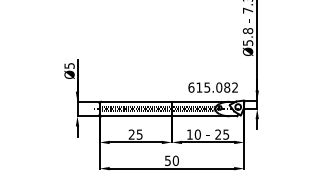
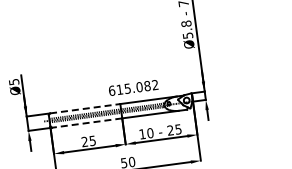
text: (212, 87) -> (132, 87), moved
line: (136, 101) -> (85, 108), solid -> dashed
line: (135, 116) -> (86, 123), solid -> dashed

